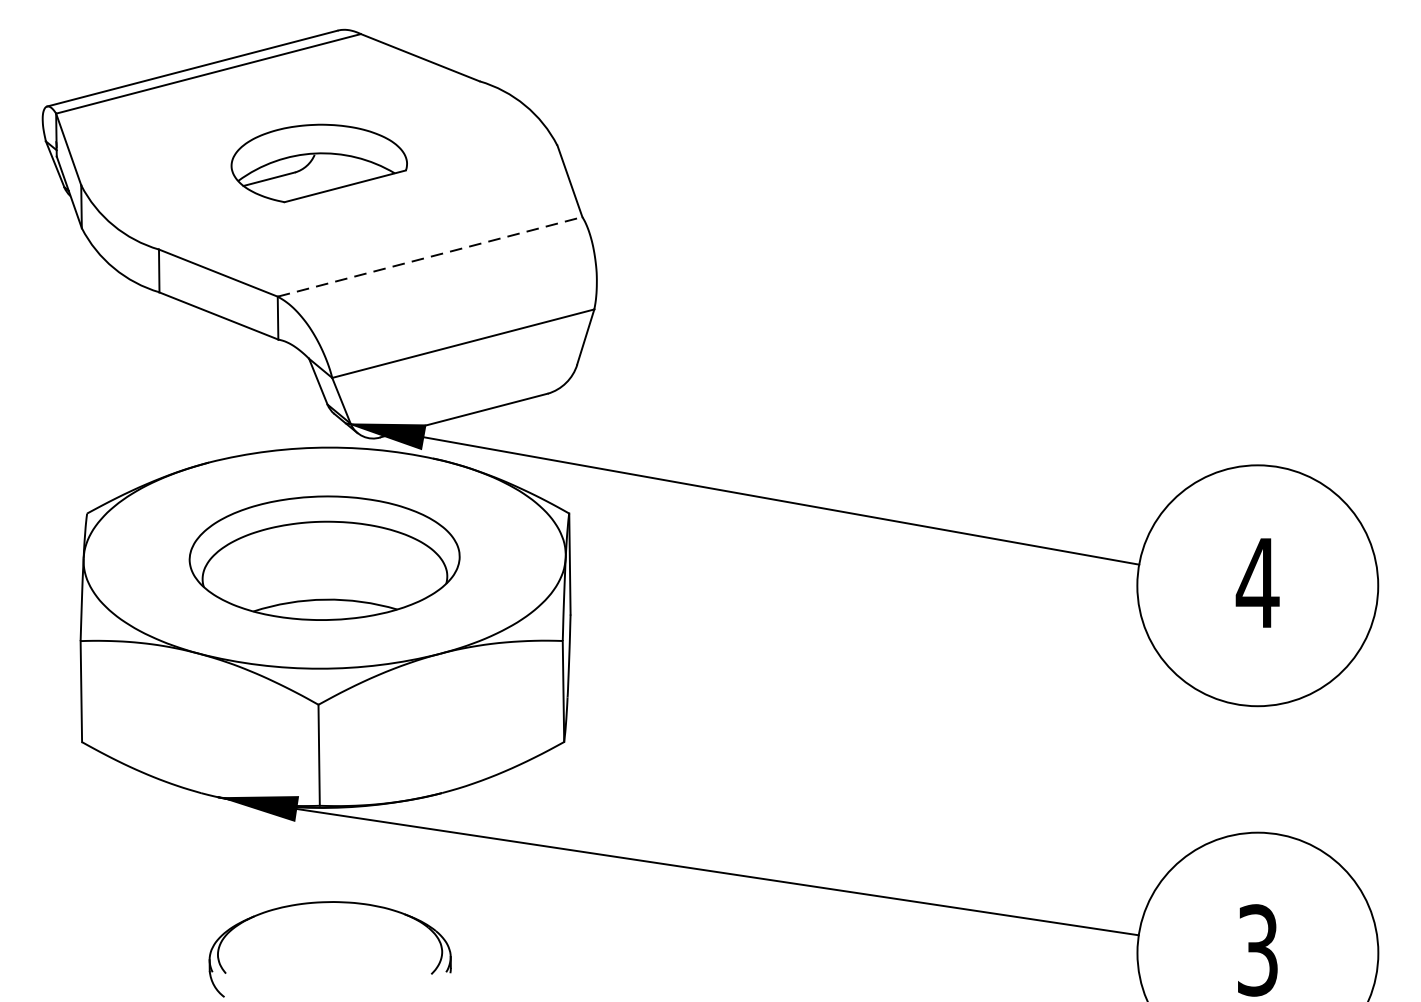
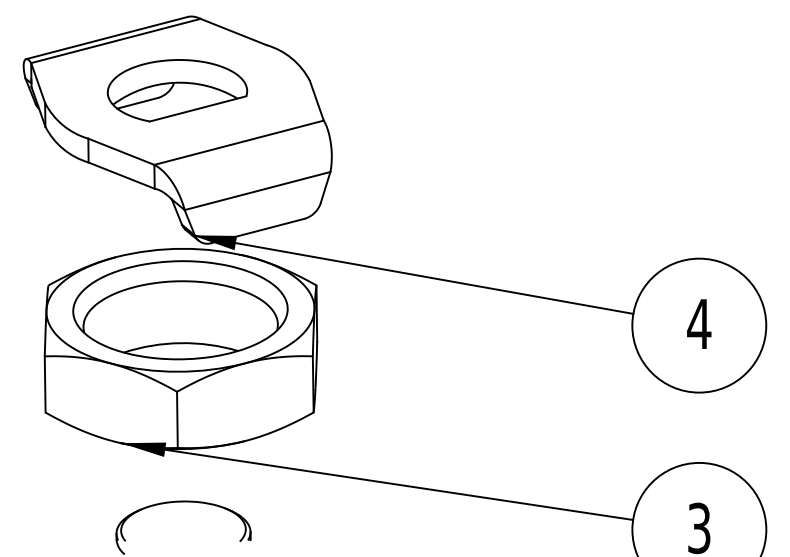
part: (319, 162) -> (177, 90), size x1.43
line: (430, 256) -> (239, 142), dashed -> solid
part: (324, 558) -> (180, 310), size x1.43

